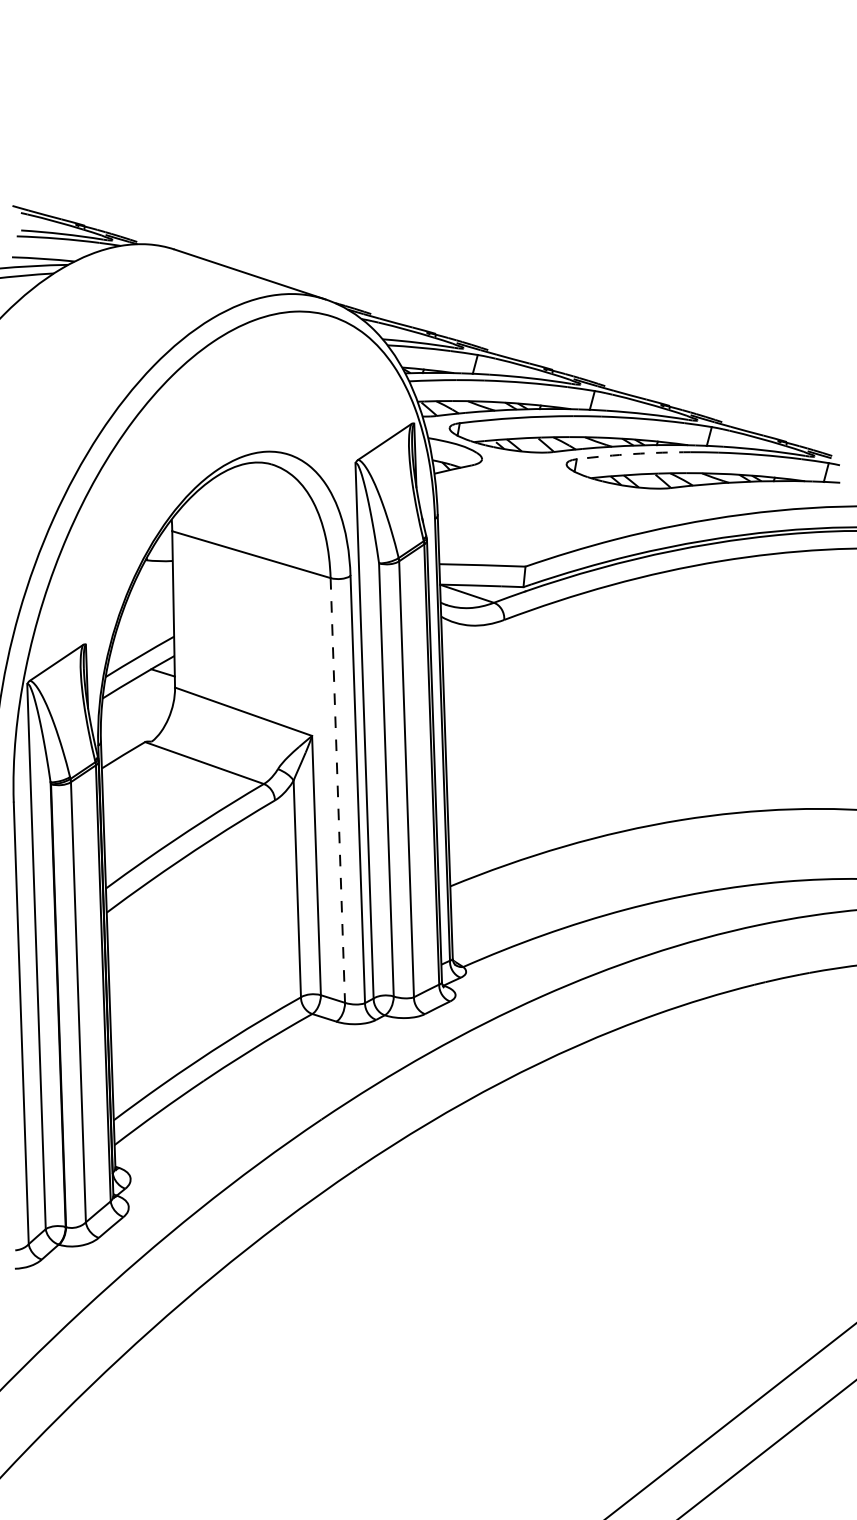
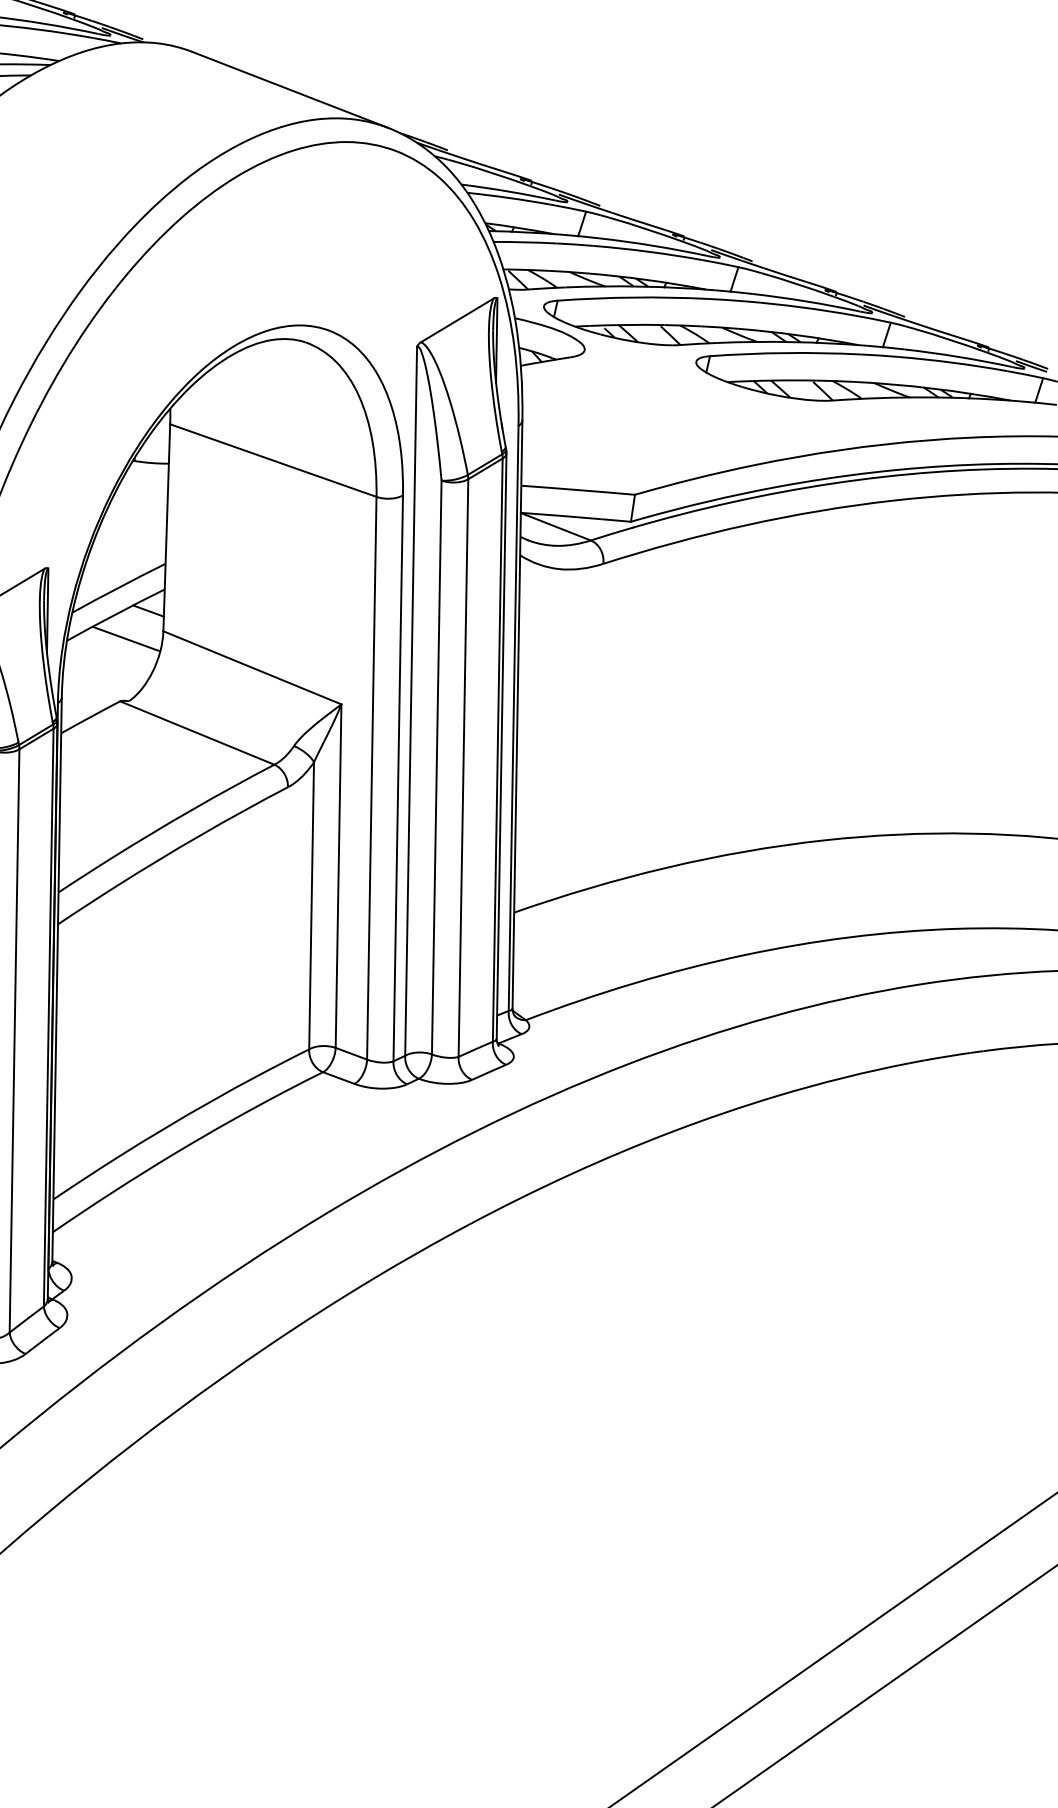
arc: (633, 454) -> (785, 353), dashed -> solid
line: (147, 694) -> (126, 638), added
line: (337, 790) -> (371, 778), dashed -> solid

